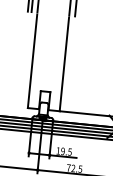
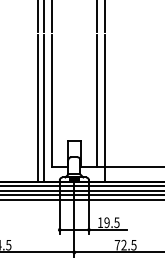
line: (22, 65) -> (38, 108), added
line: (26, 66) -> (43, 108), added
line: (69, 70) -> (105, 108), added

